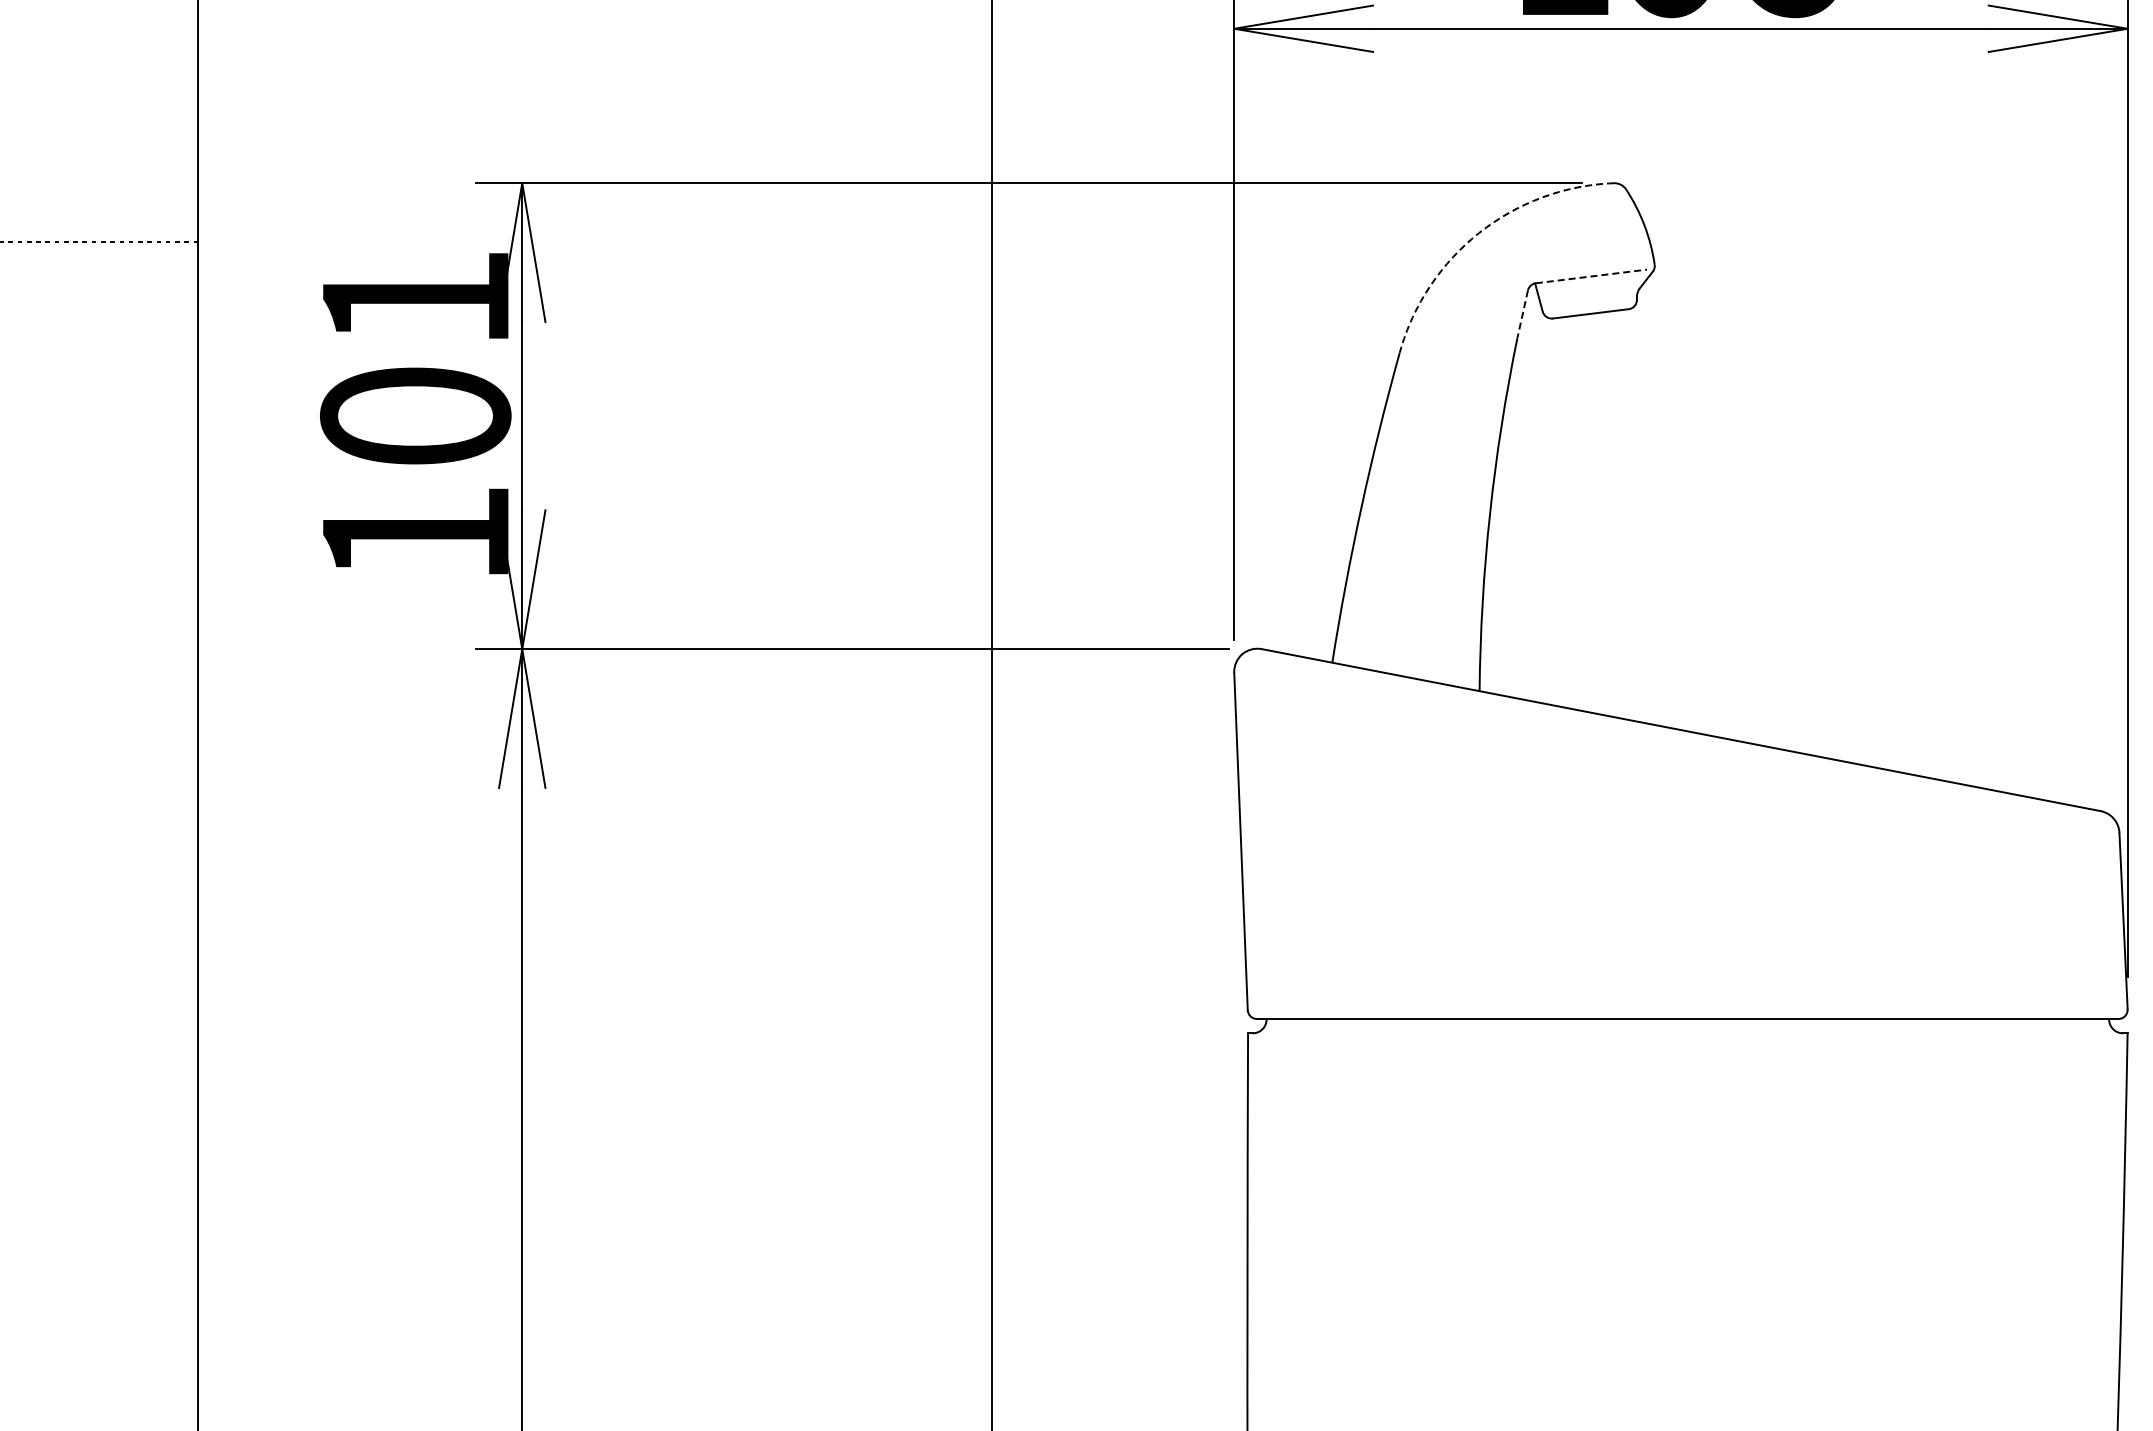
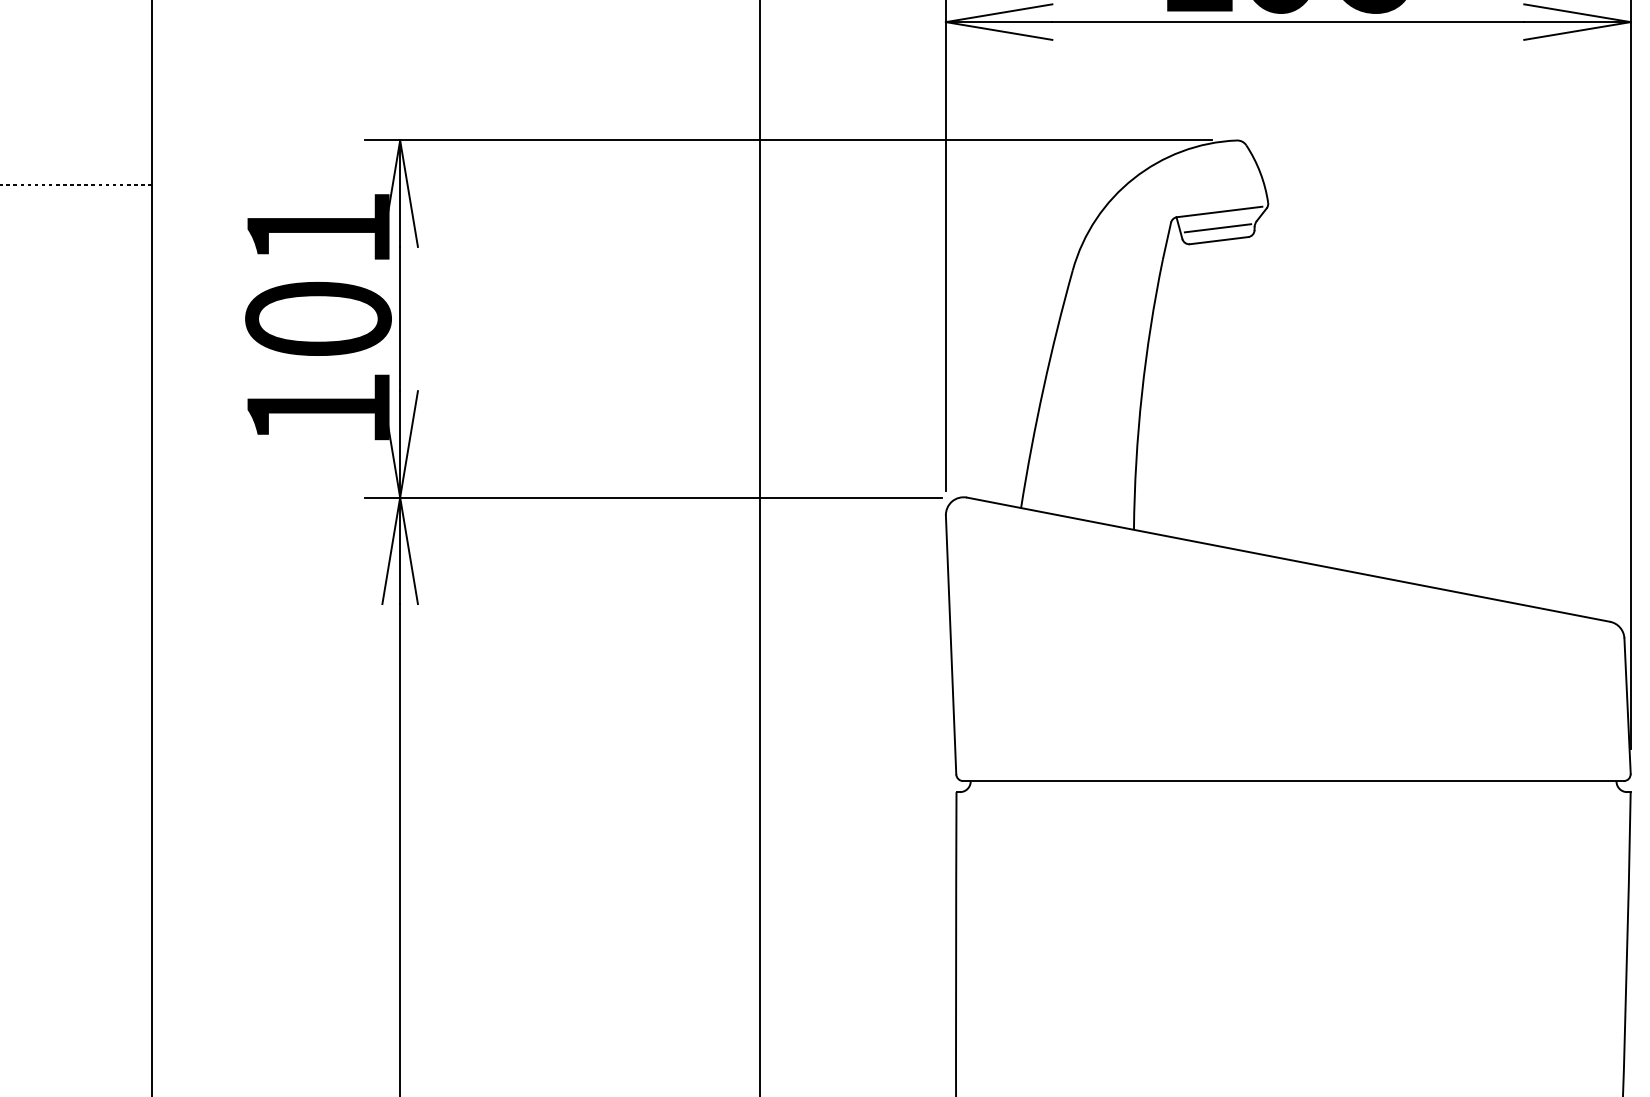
arc: (1479, 232) -> (1133, 178), dashed -> solid
line: (1591, 276) -> (1219, 212), dashed -> solid
line: (1588, 297) -> (1217, 228), added
line: (1522, 313) -> (1166, 240), dashed -> solid

